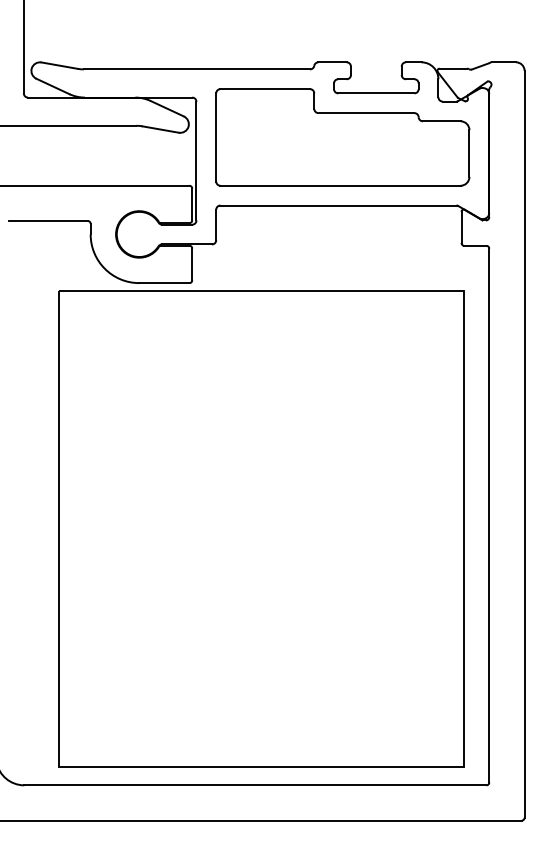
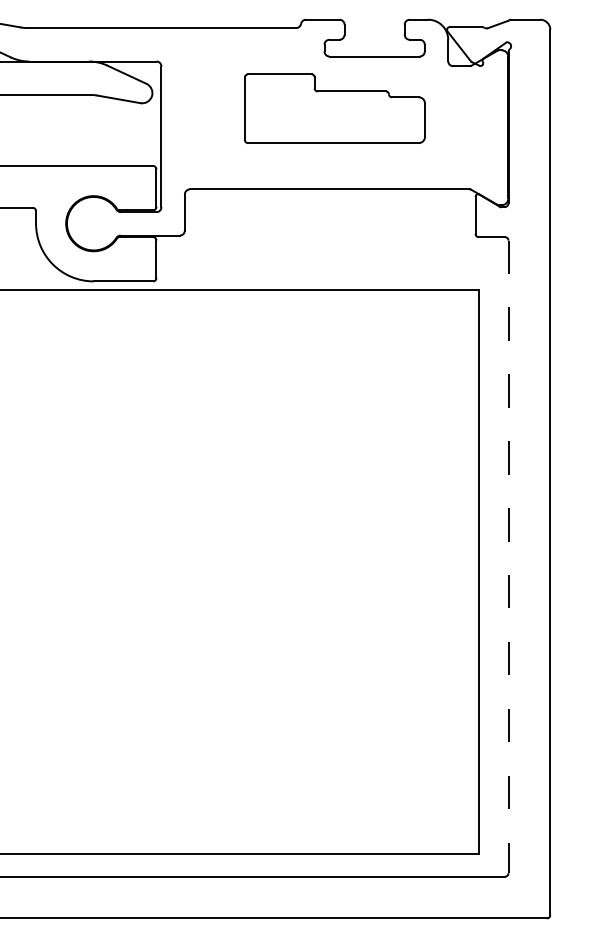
part: (342, 137) -> (334, 108), size x0.6
line: (489, 515) -> (508, 556), solid -> dashed

